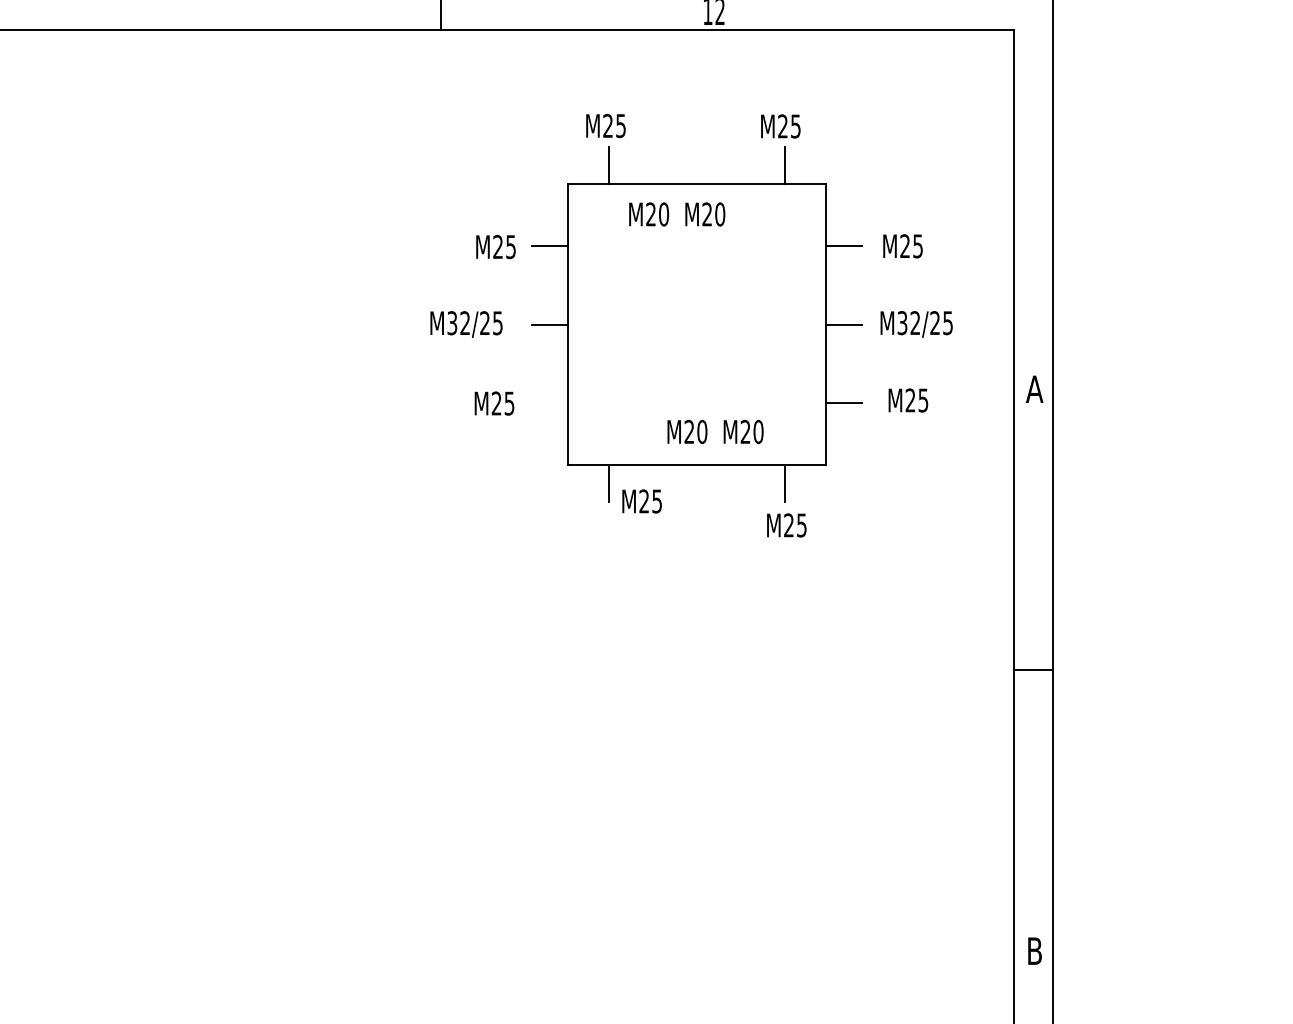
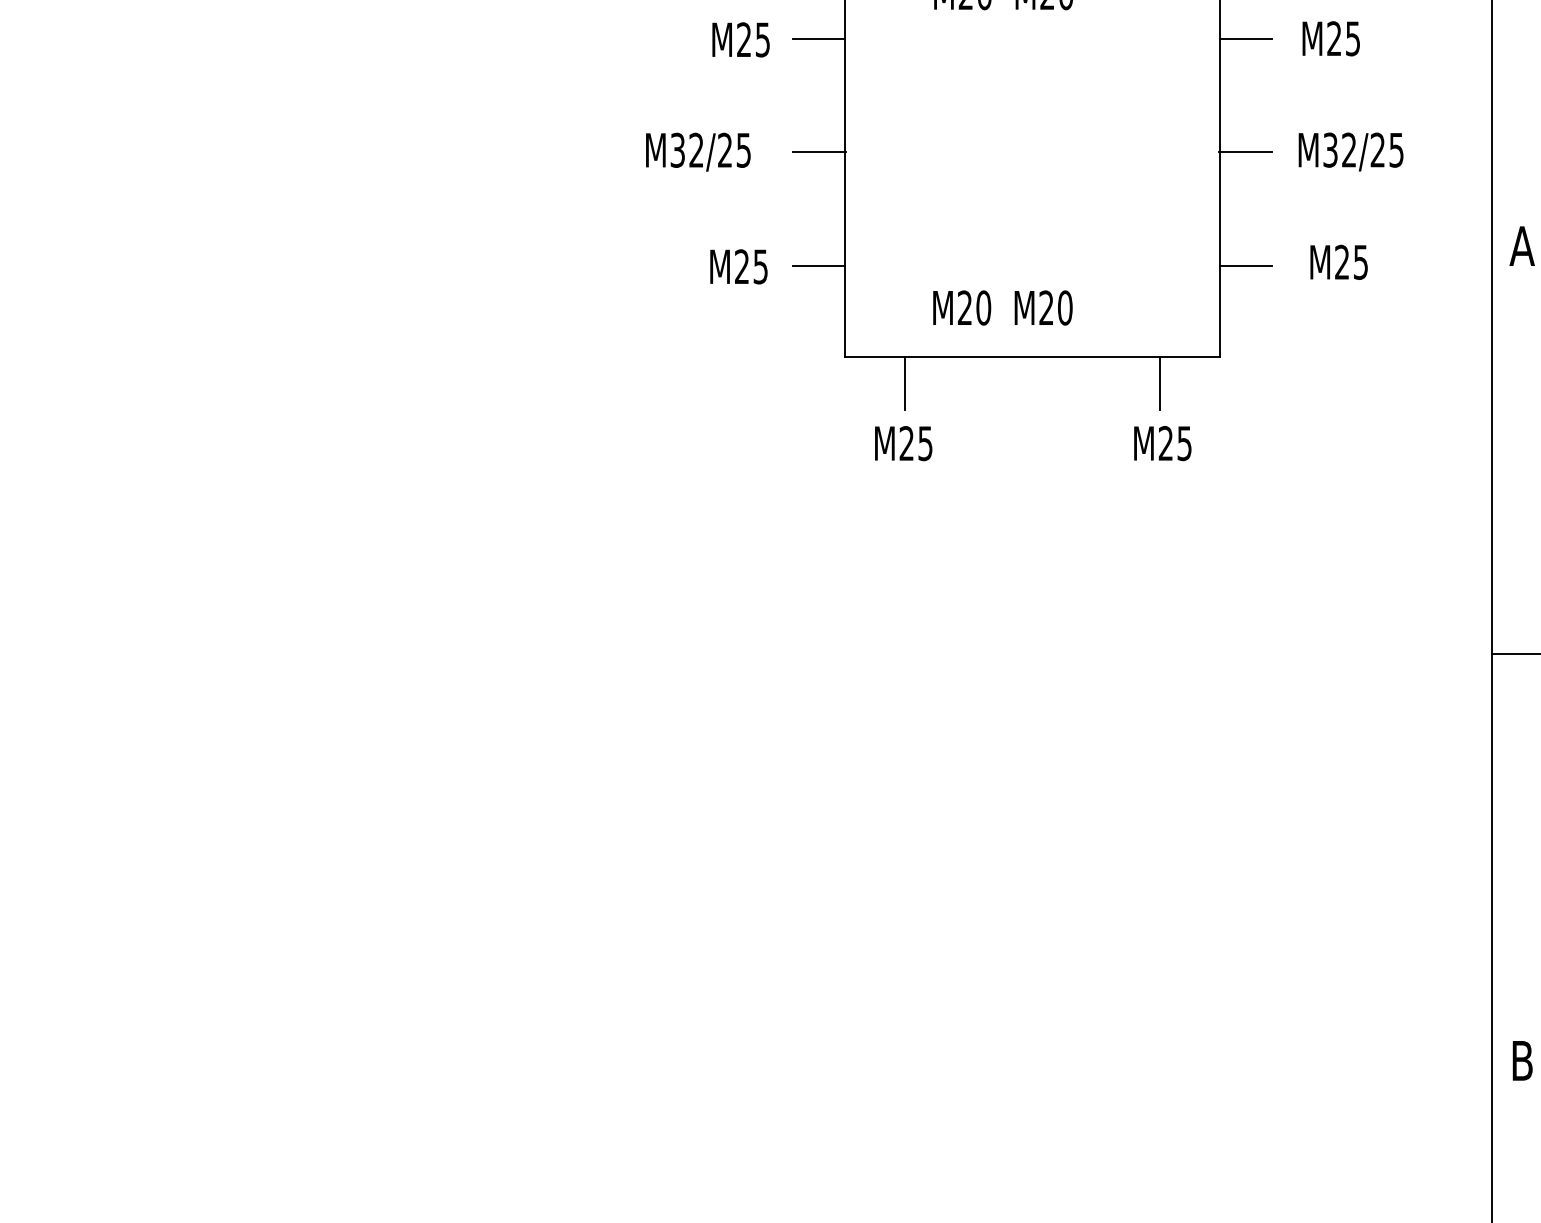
line: (549, 402) -> (818, 265), added
text: (715, 431) -> (1002, 307), moved
text: (641, 501) -> (902, 443), moved

